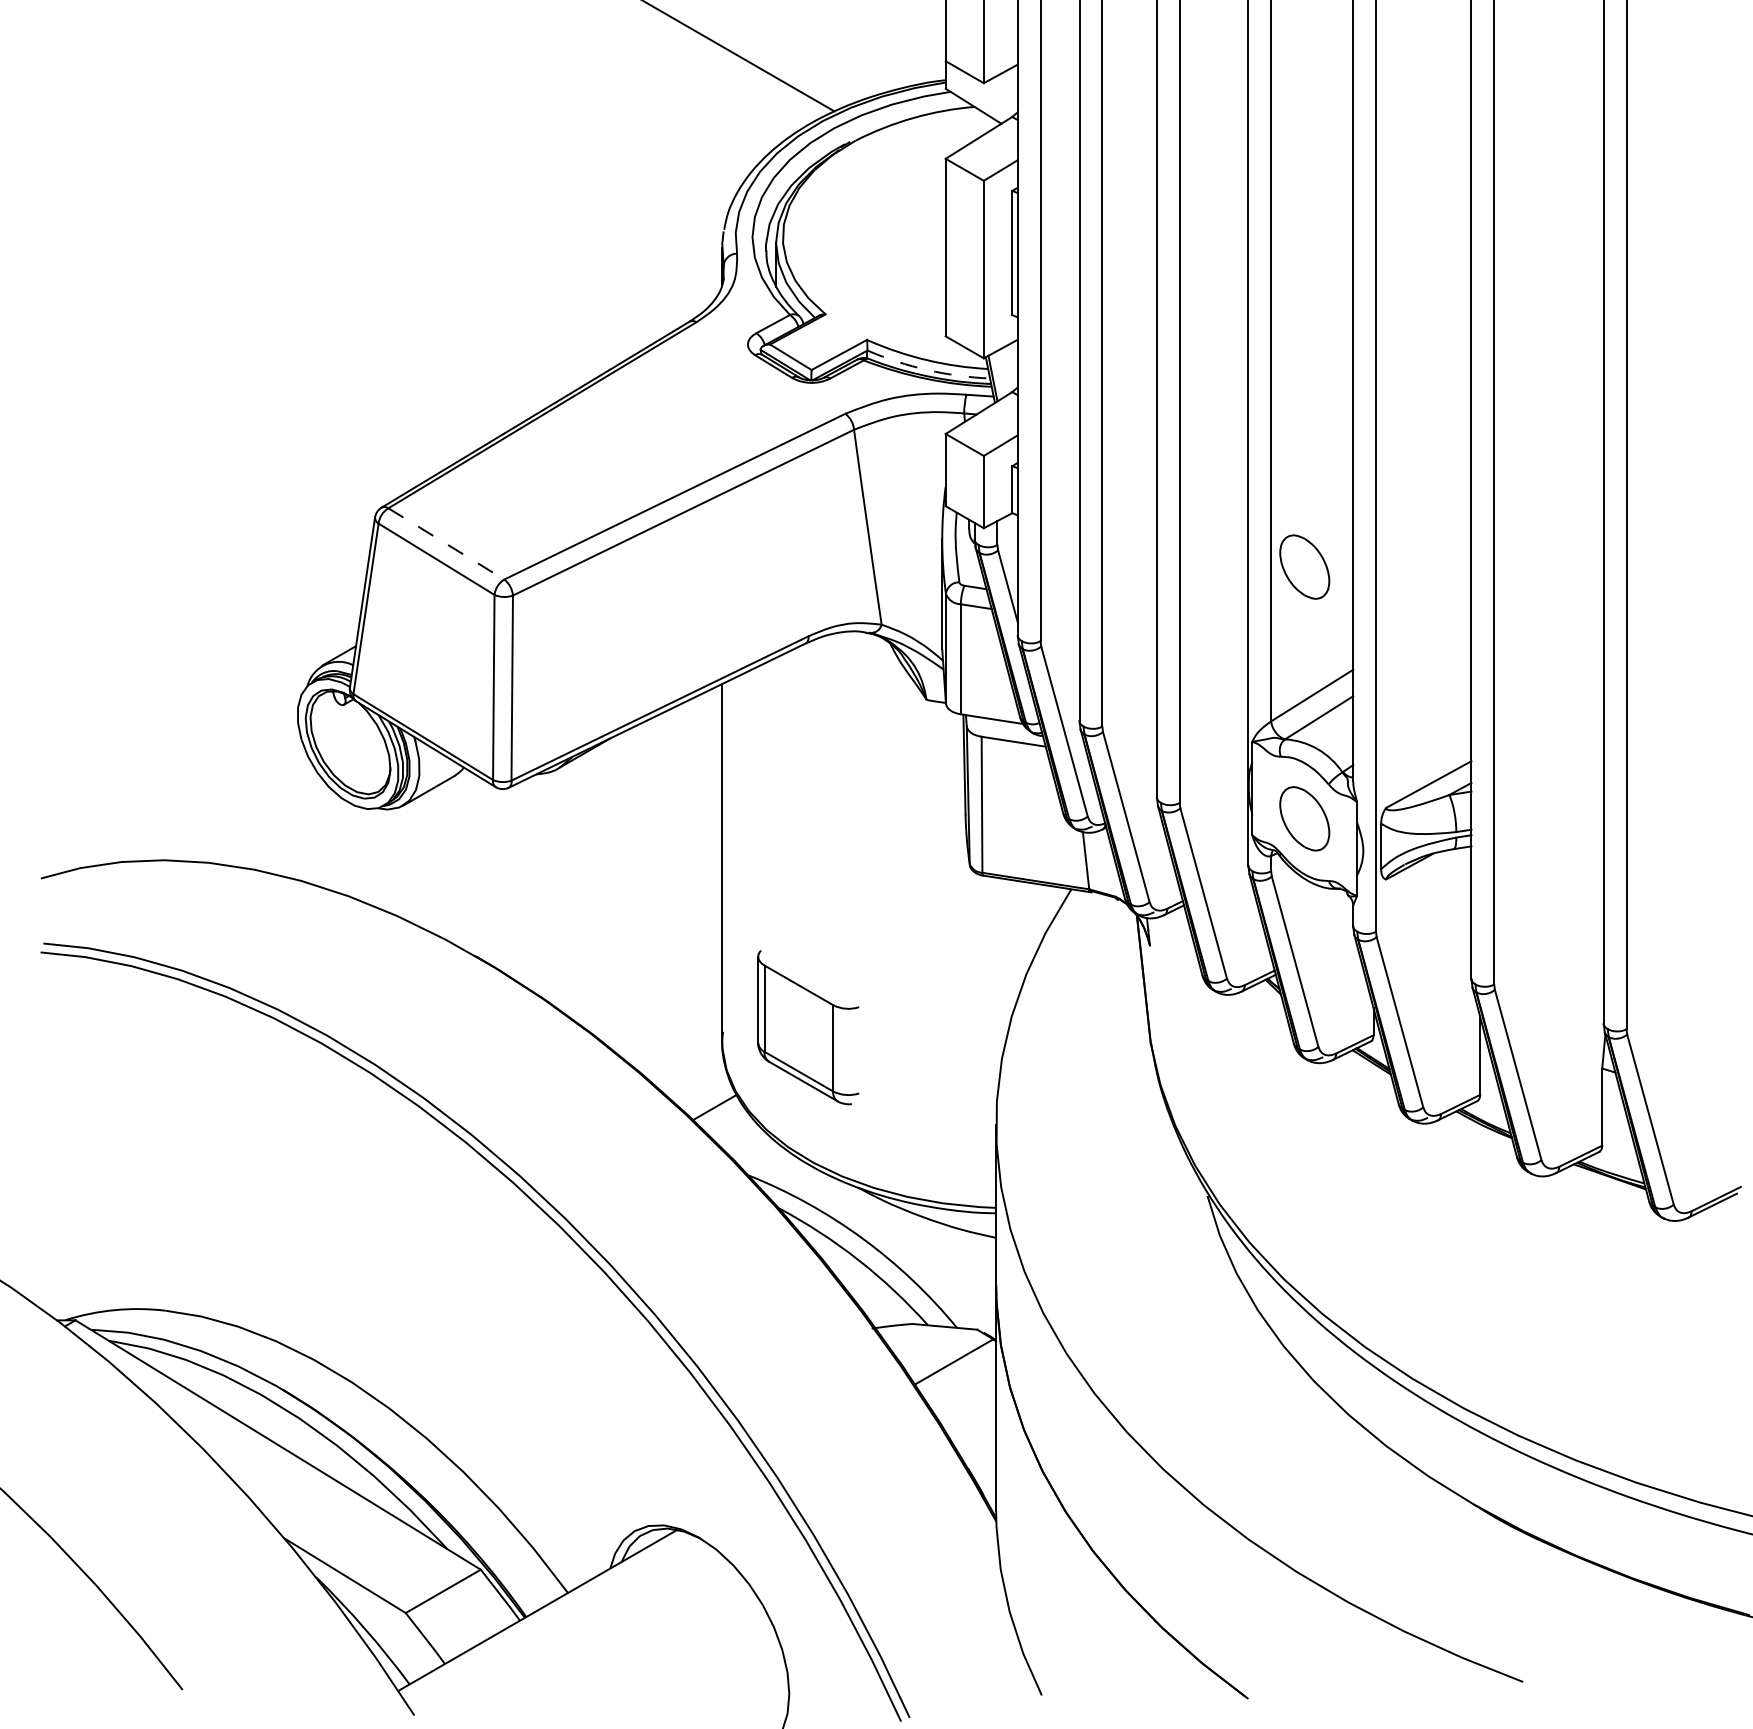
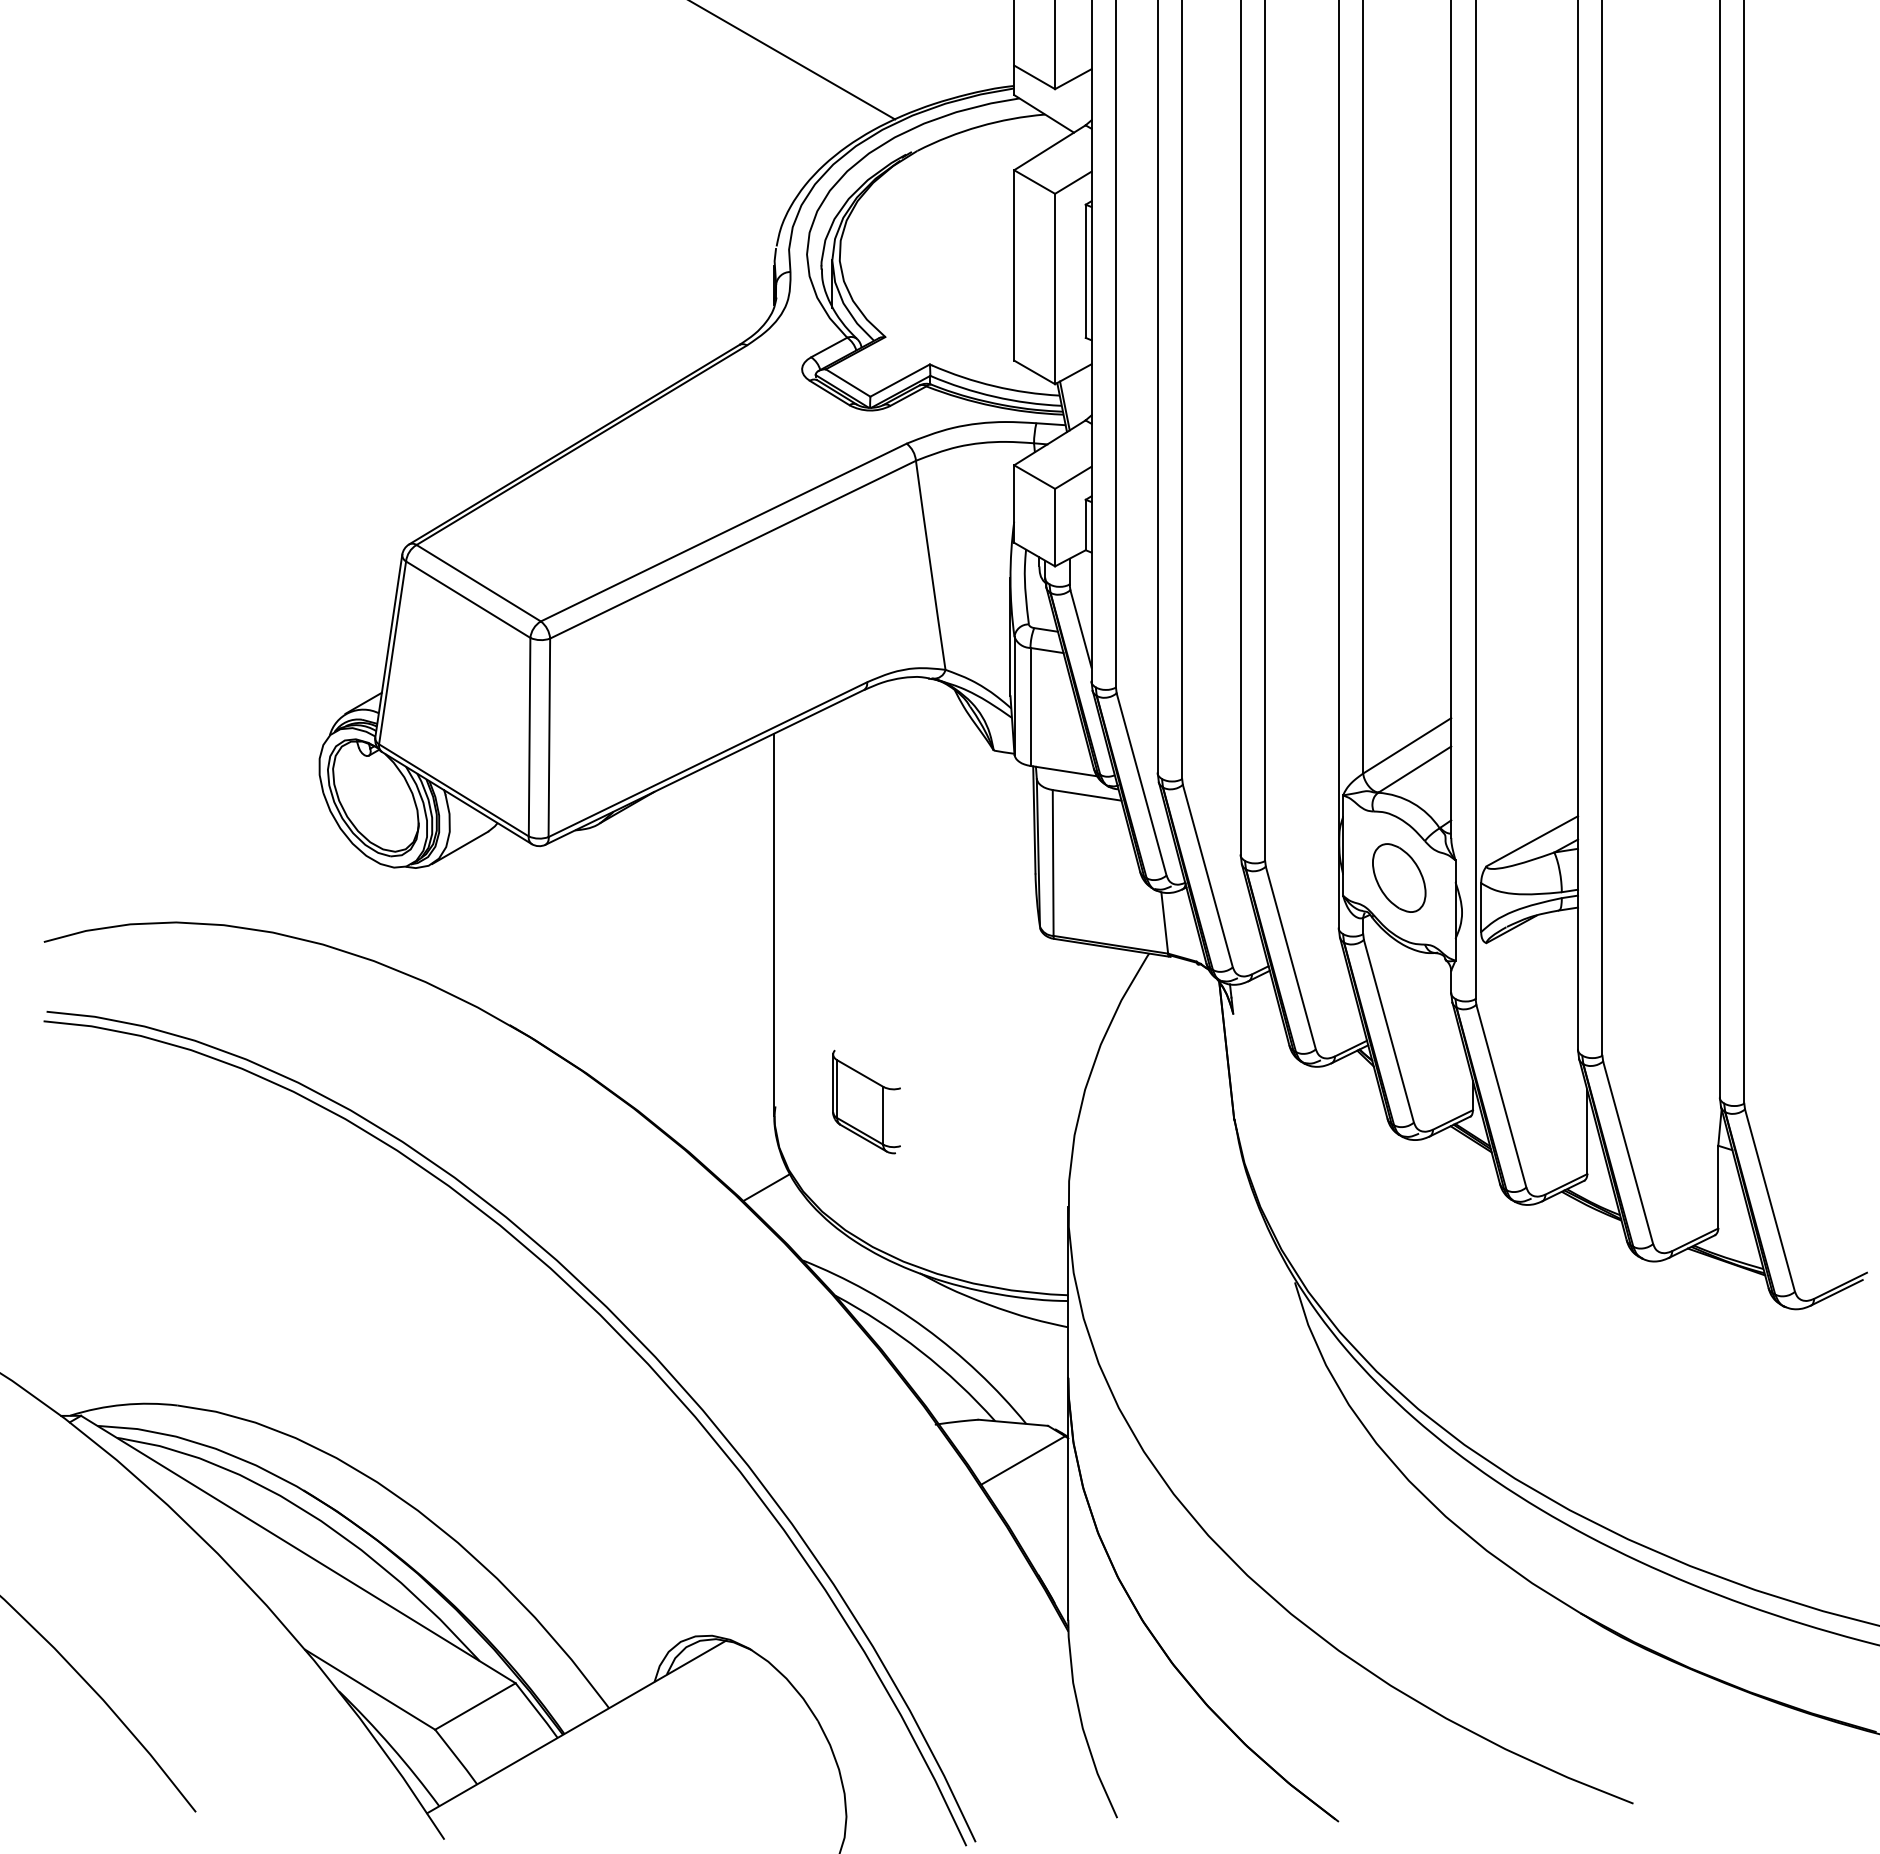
arc: (927, 369) -> (994, 396), dashed -> solid
line: (446, 544) -> (478, 583), dashed -> solid
part: (1304, 566) -> (1399, 607), removed
part: (807, 1027) -> (866, 1101), size x0.62

